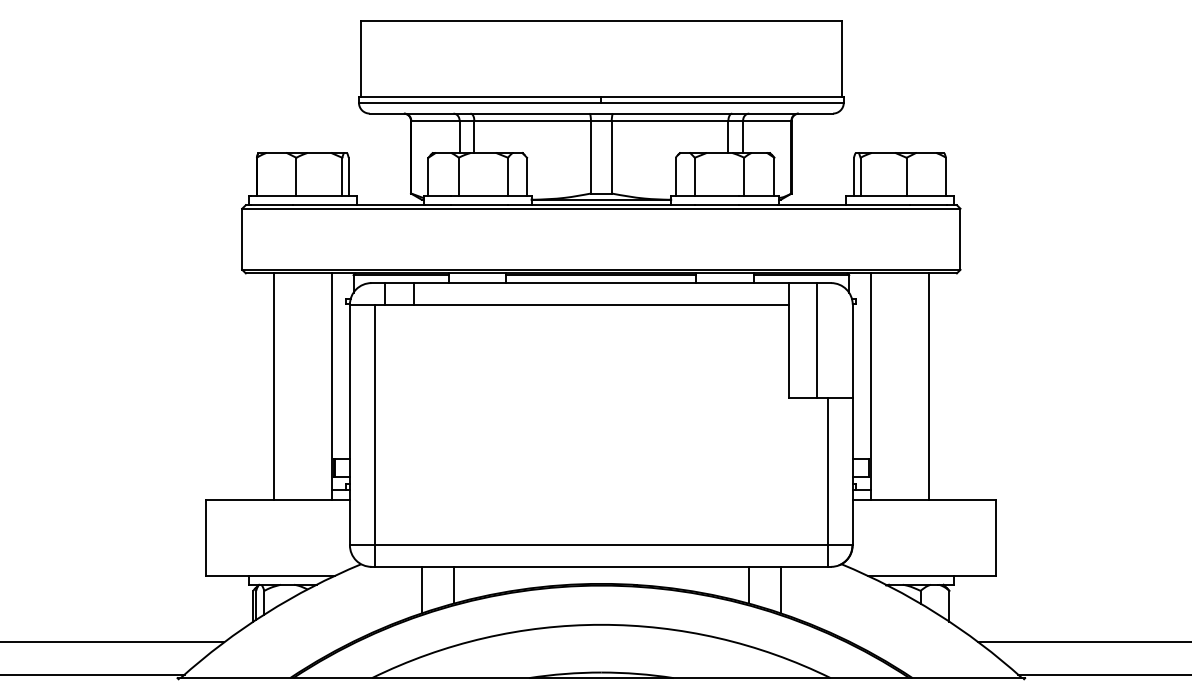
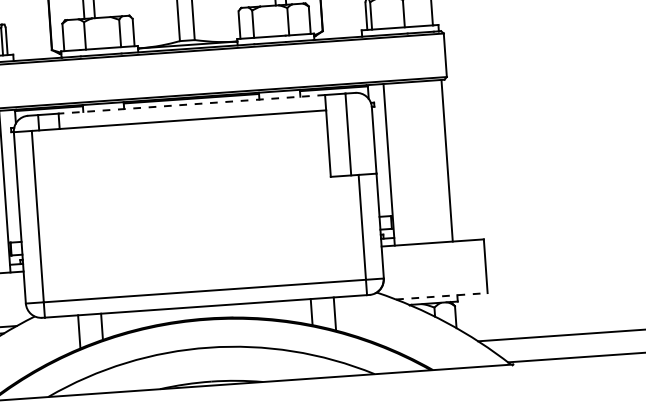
line: (600, 283) -> (191, 104), solid -> dashed
line: (928, 386) -> (446, 160), moved
line: (932, 575) -> (442, 296), solid -> dashed

